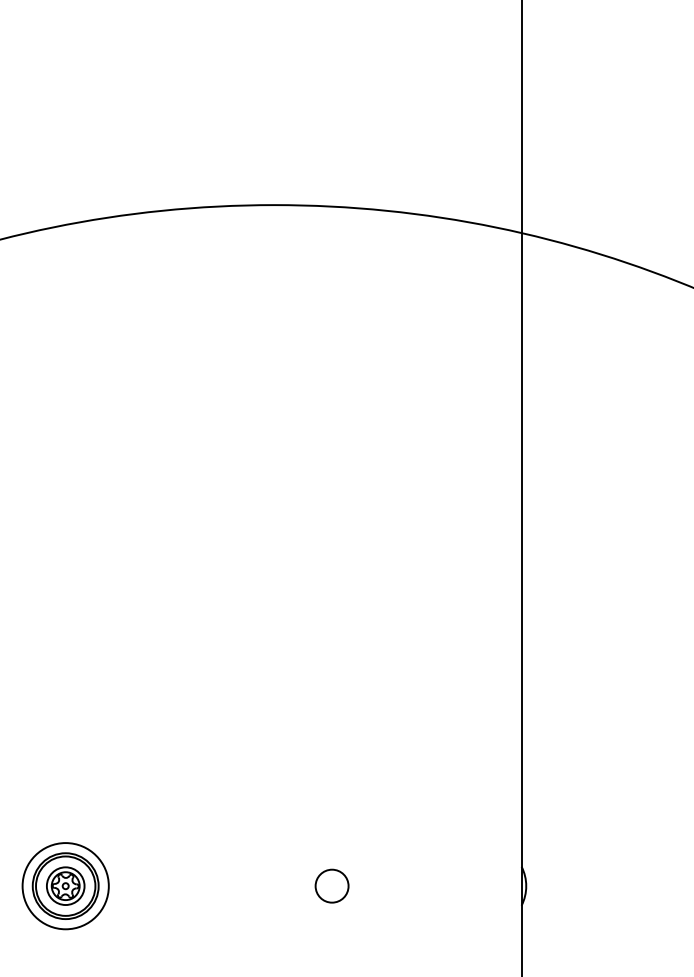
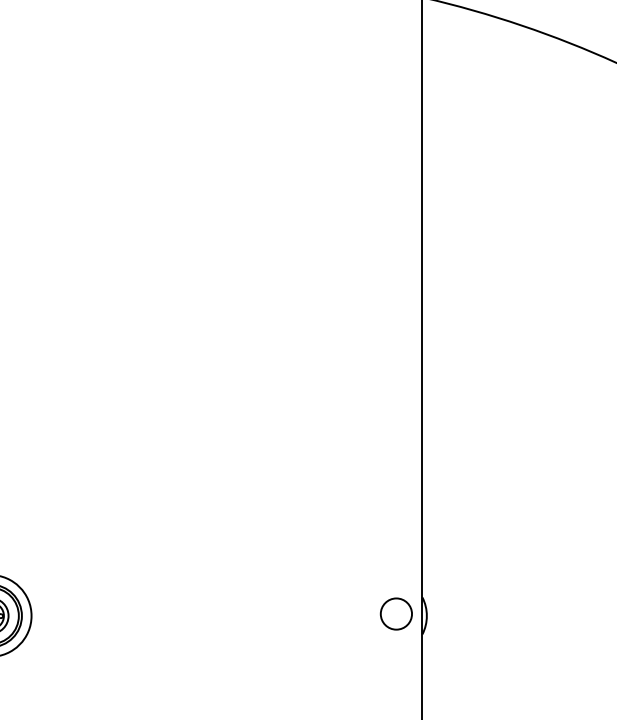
circle: (331, 885) -> (395, 613), moved

